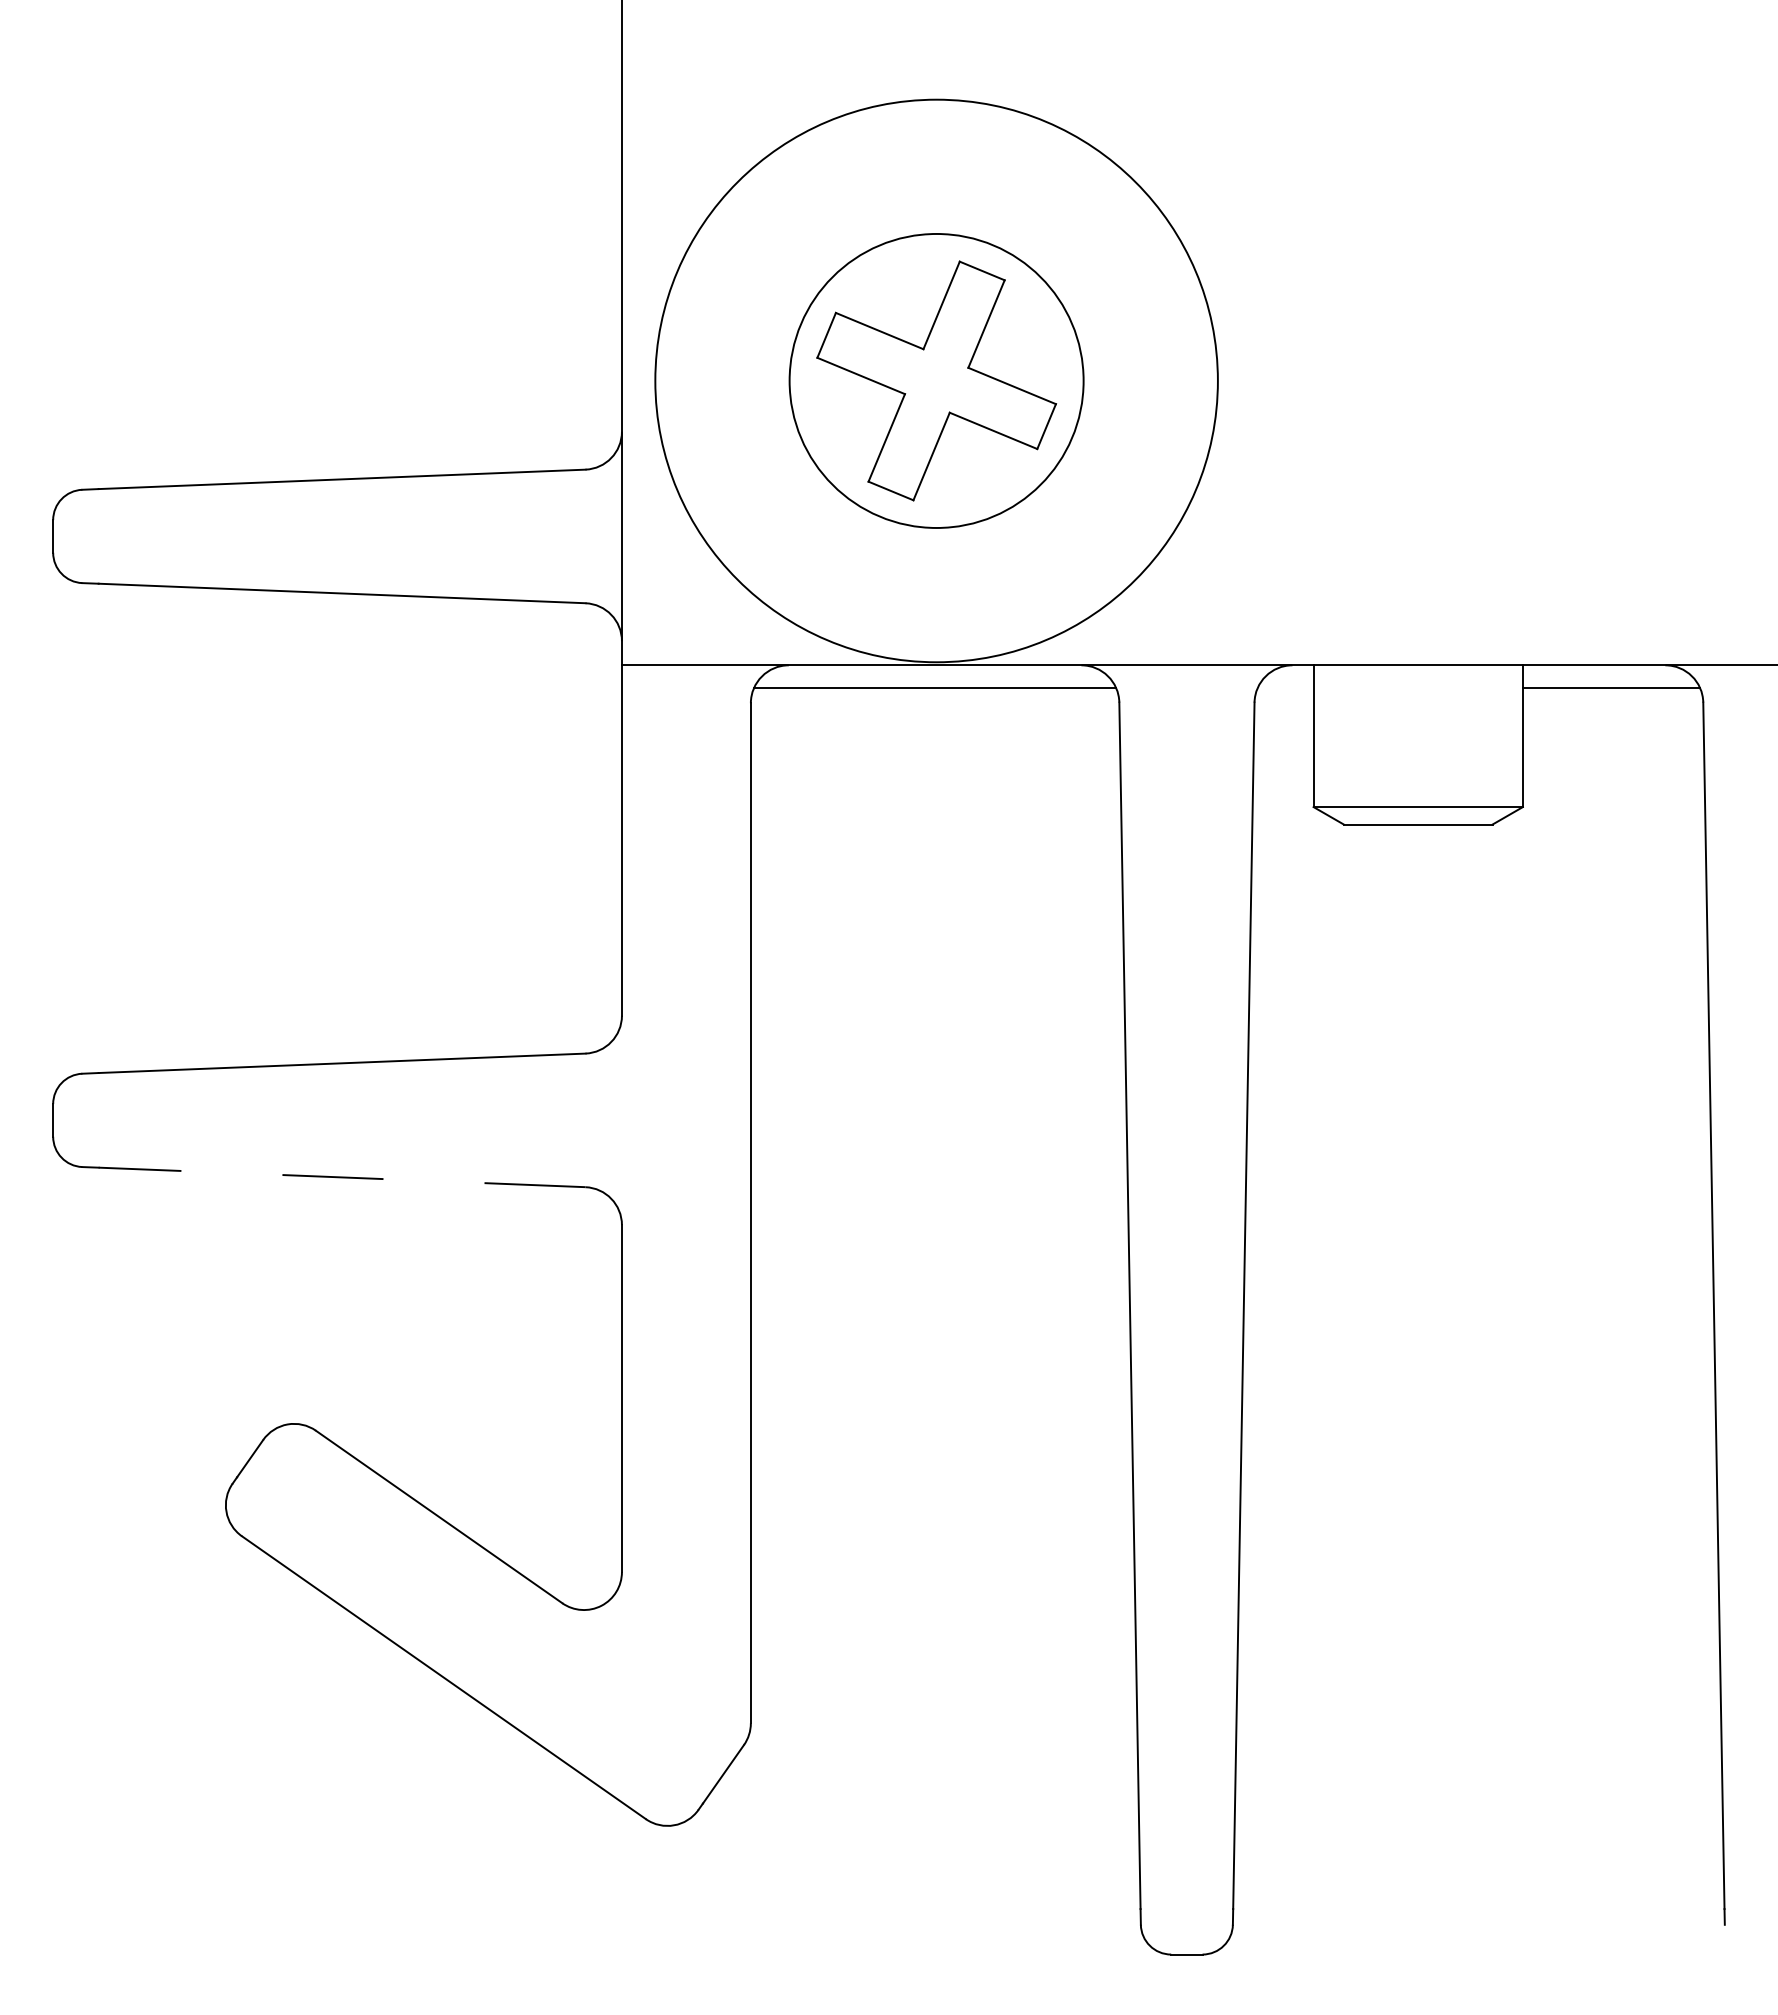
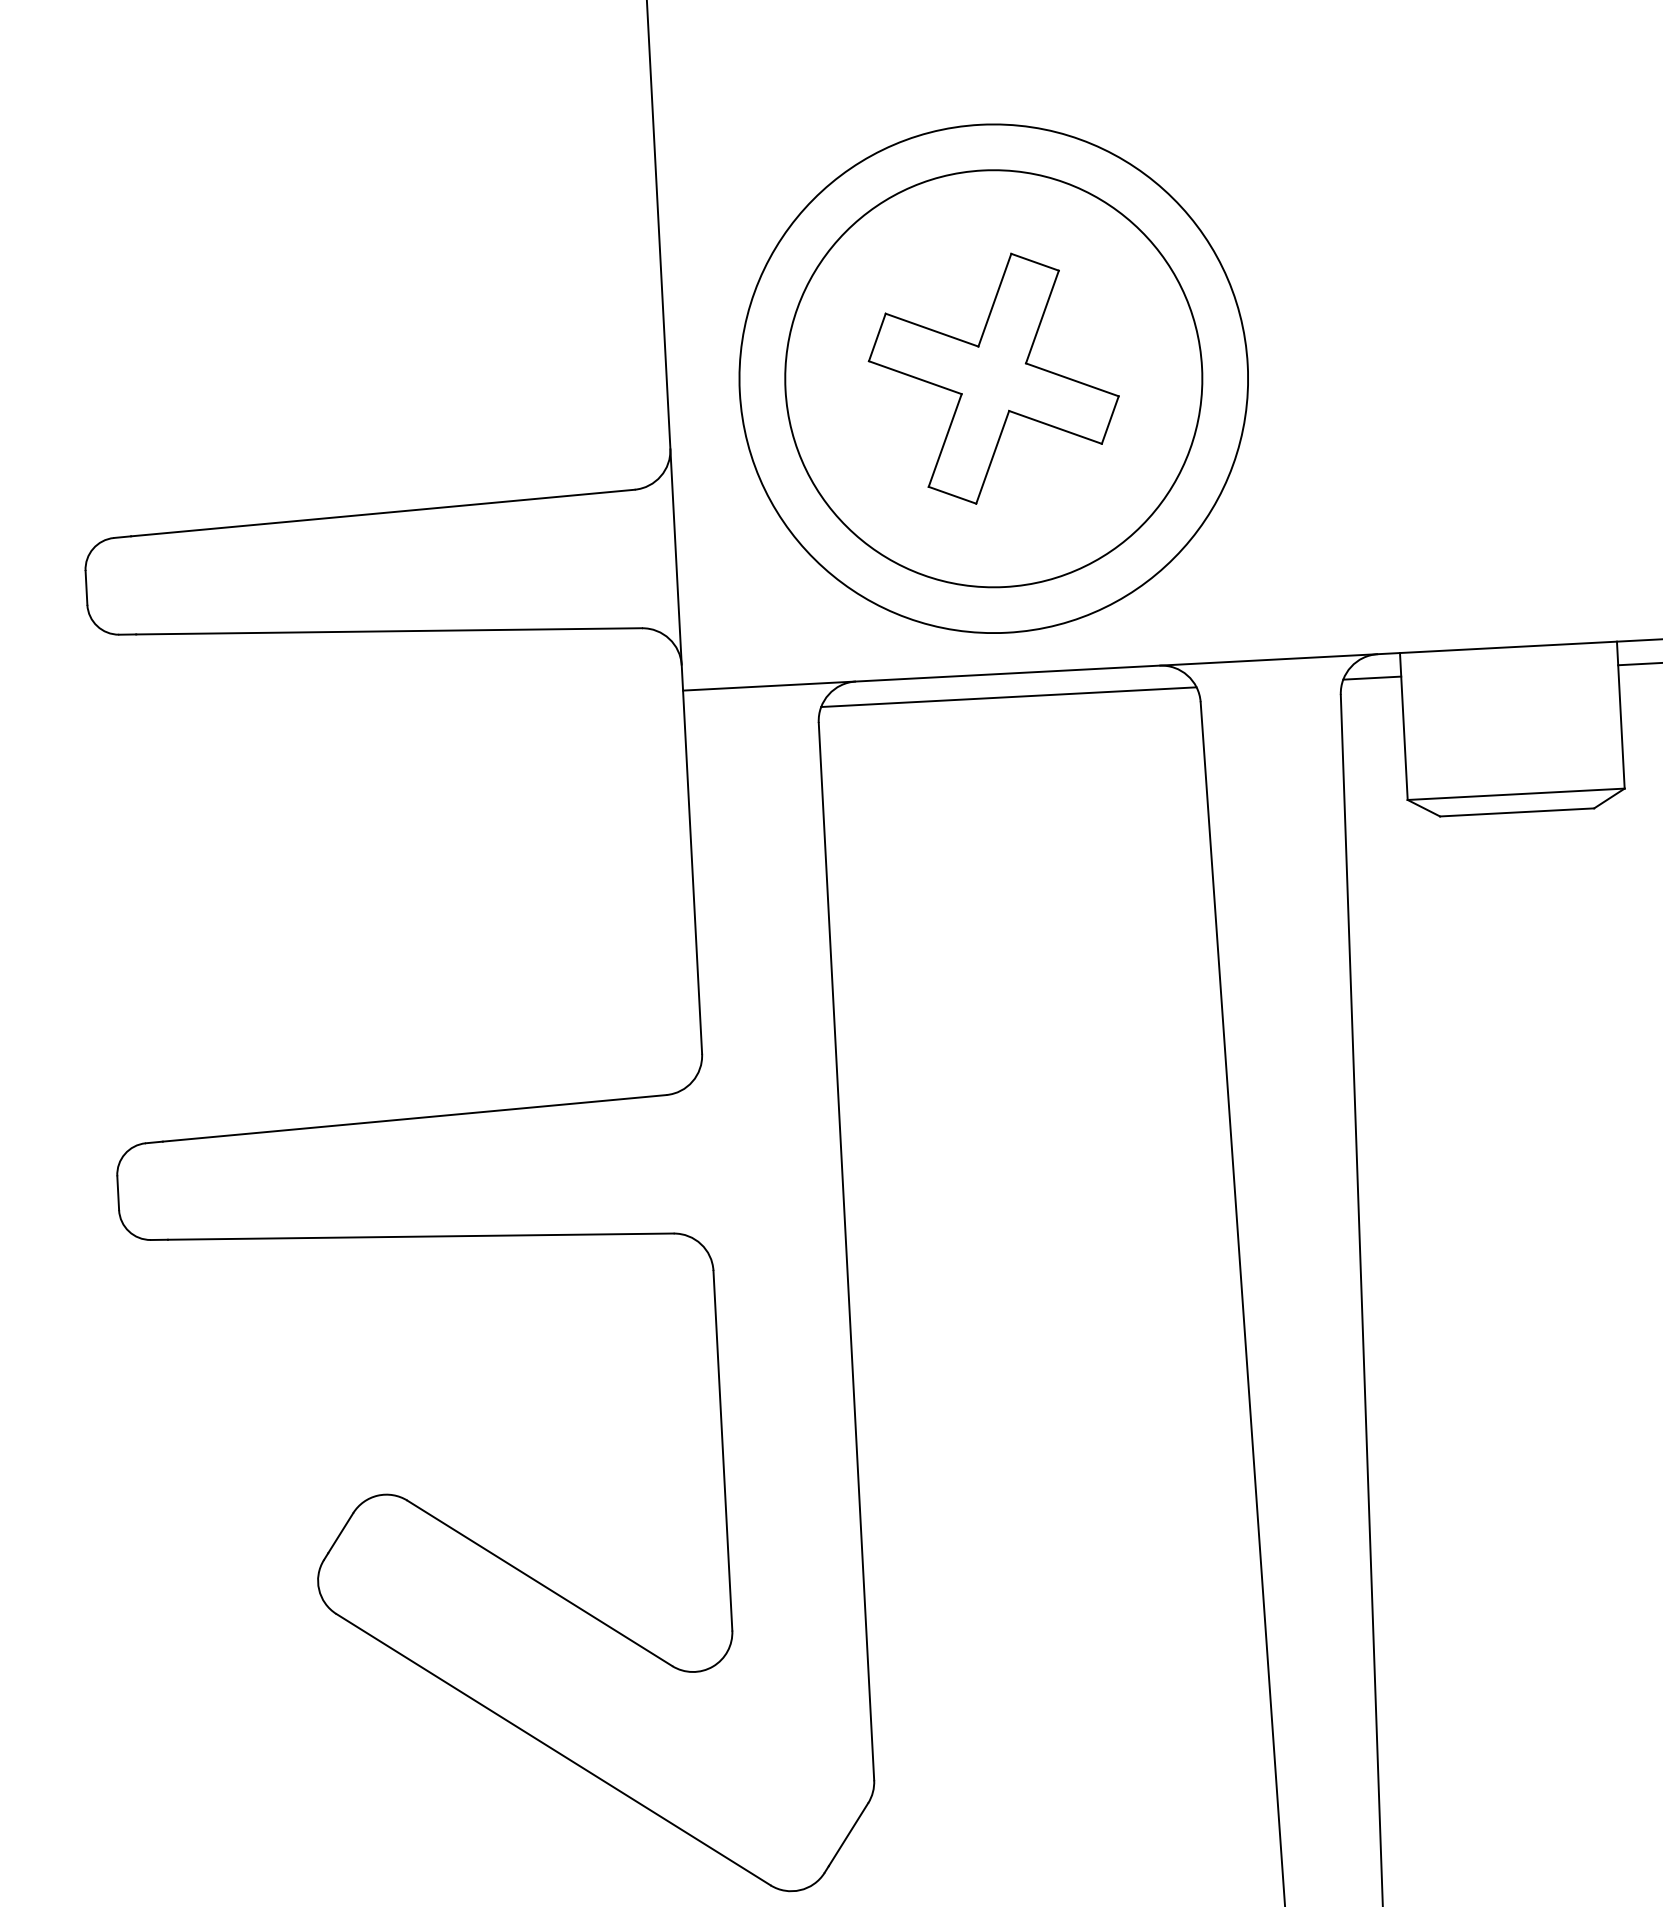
circle: (936, 380) -> (993, 378), size x0.71
circle: (936, 380) -> (993, 378), size x1.67
line: (1285, 688) -> (1372, 678), added
line: (342, 1177) -> (421, 1236), dashed -> solid

